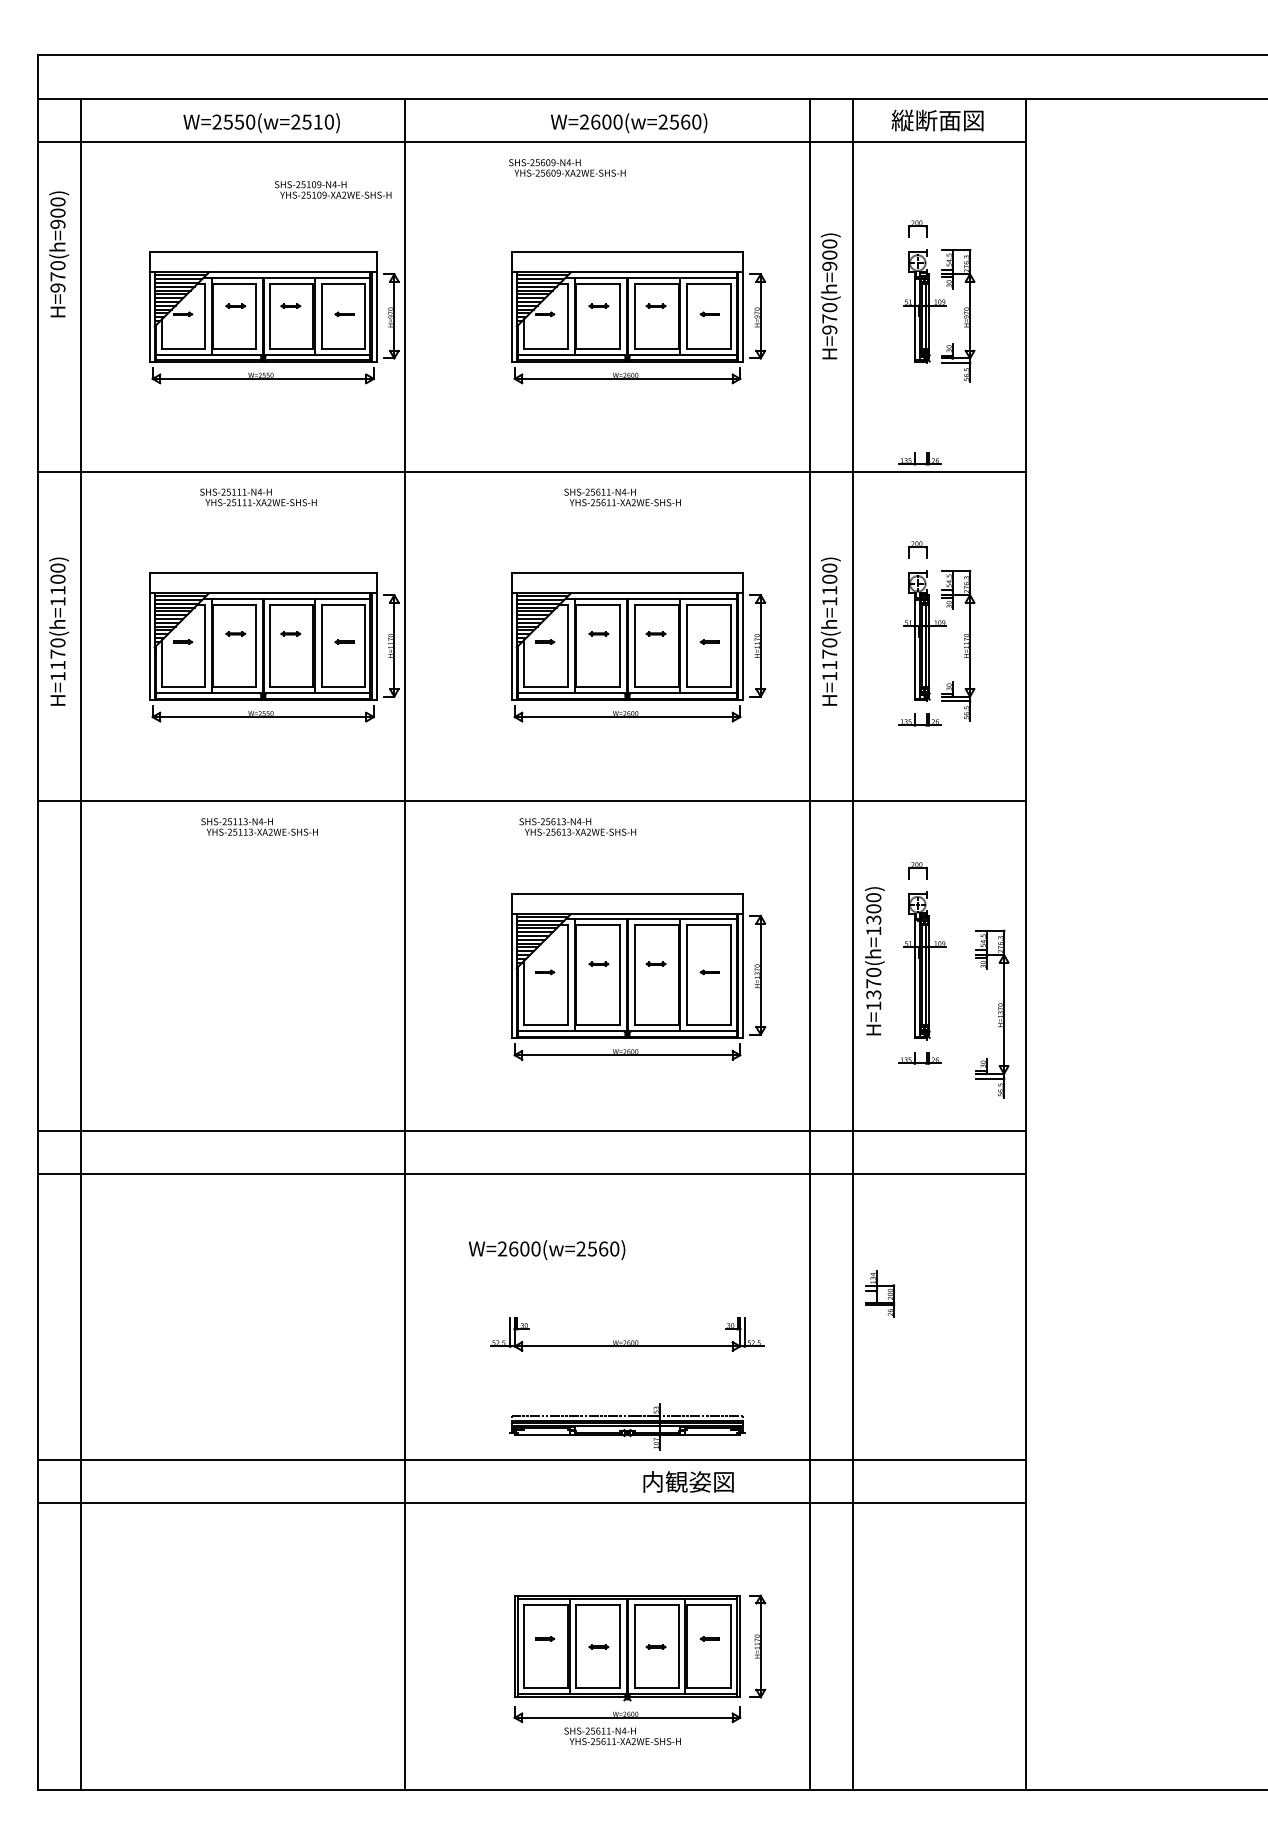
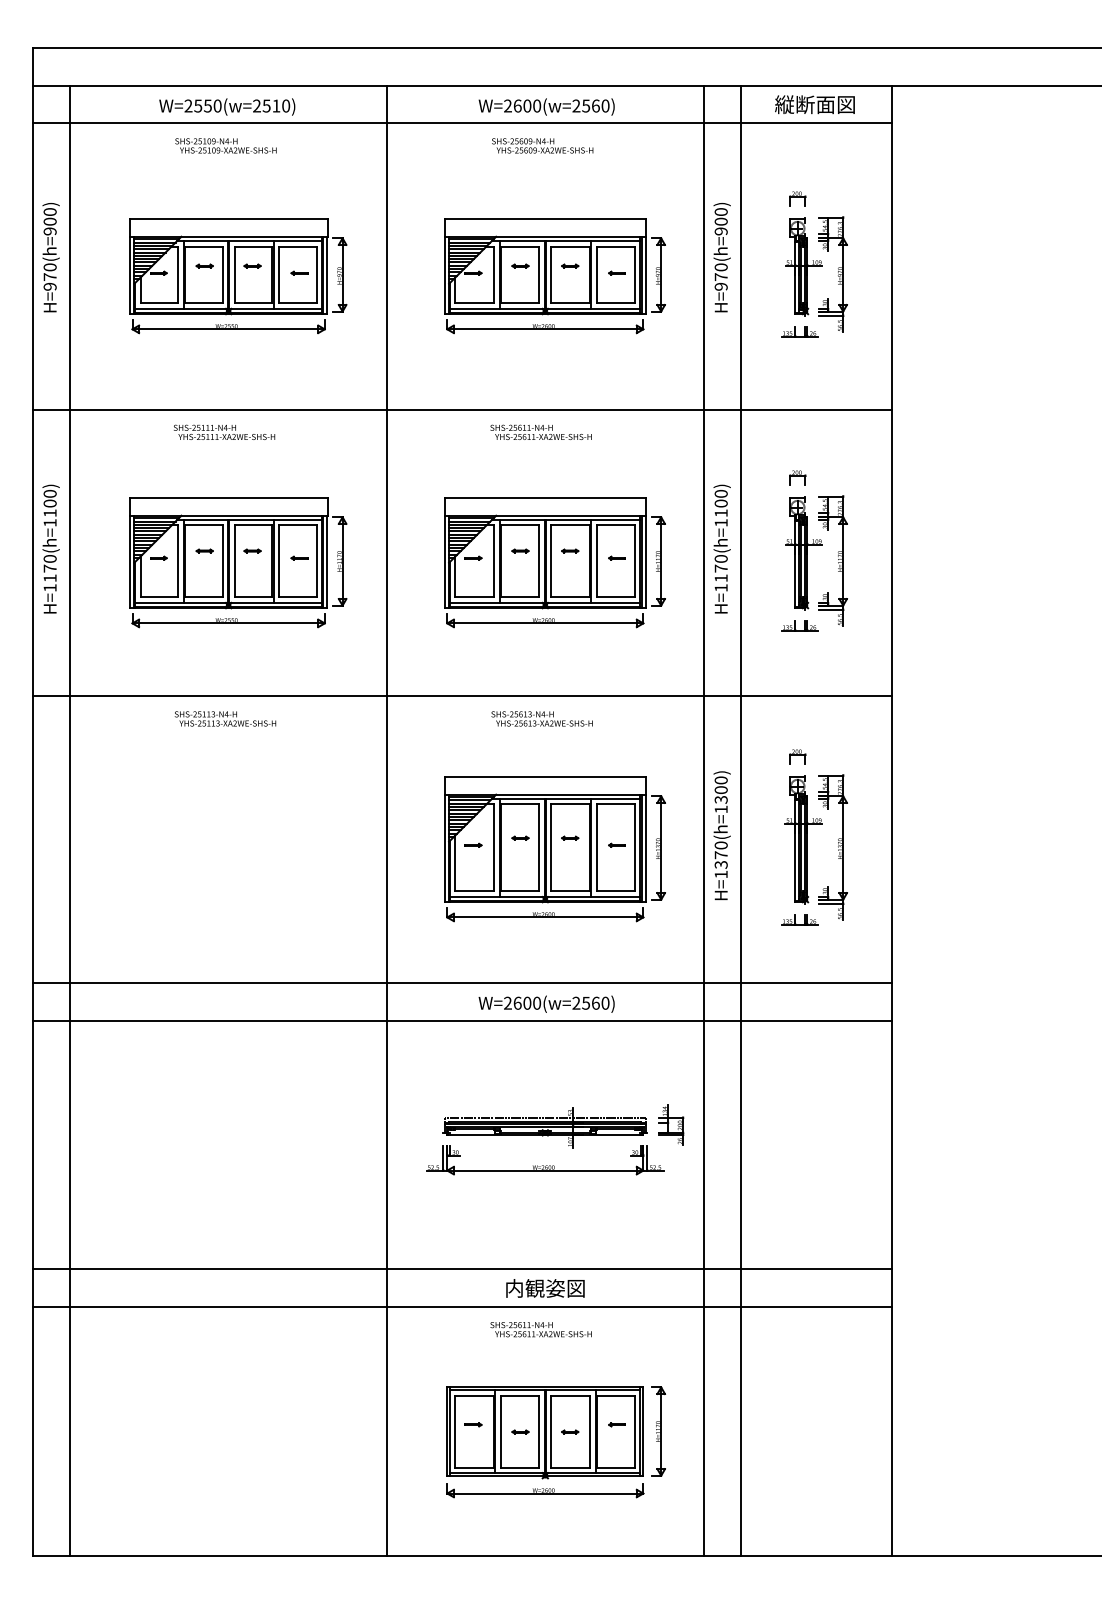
text: (567, 167) -> (542, 145), moved
text: (333, 189) -> (226, 145), moved
text: (59, 254) -> (51, 257), moved
part: (919, 458) -> (799, 331), moved
text: (577, 826) -> (541, 718), moved
line: (405, 943) -> (387, 820), moved
text: (874, 961) -> (721, 835), moved
part: (992, 1013) -> (833, 847), moved
text: (546, 1250) -> (546, 1004), moved
part: (880, 1293) -> (671, 1124), moved
part: (627, 1426) -> (545, 1127), moved
text: (688, 1481) -> (545, 1288), moved
text: (622, 1736) -> (541, 1329), moved

